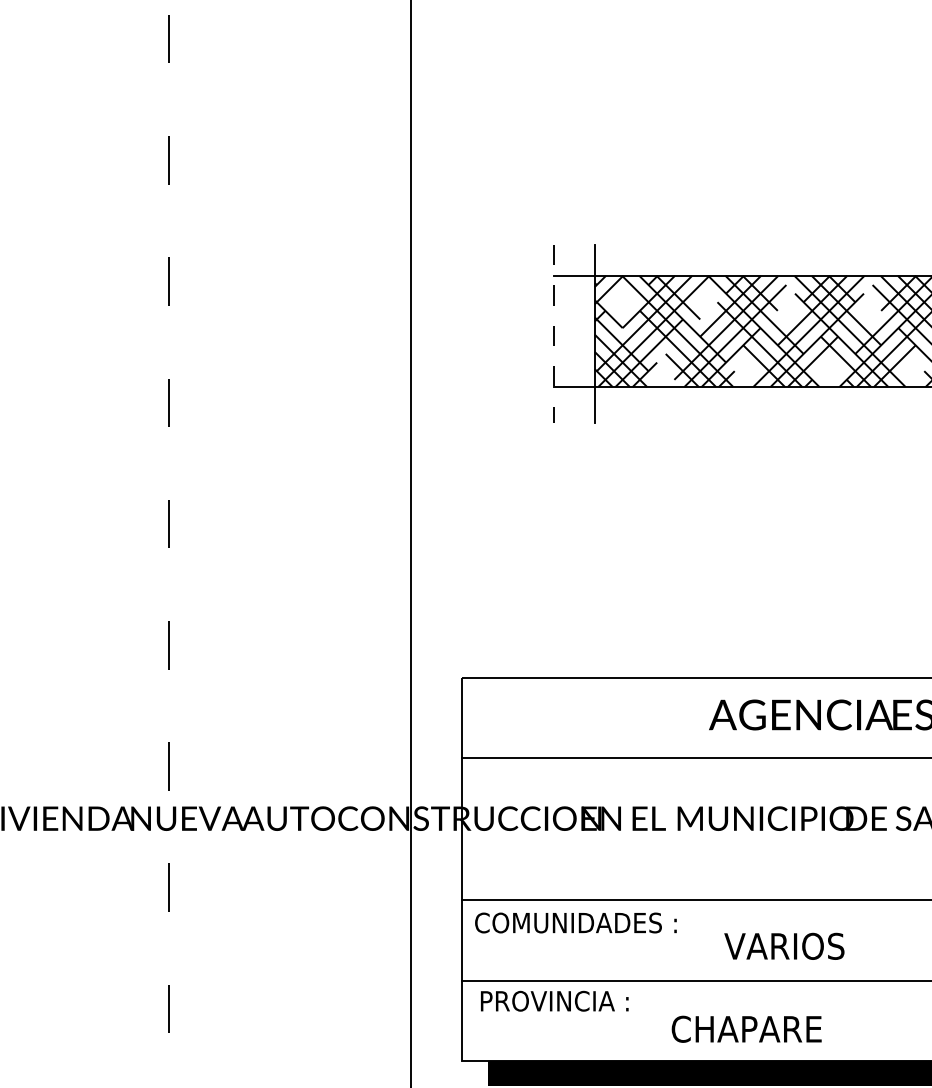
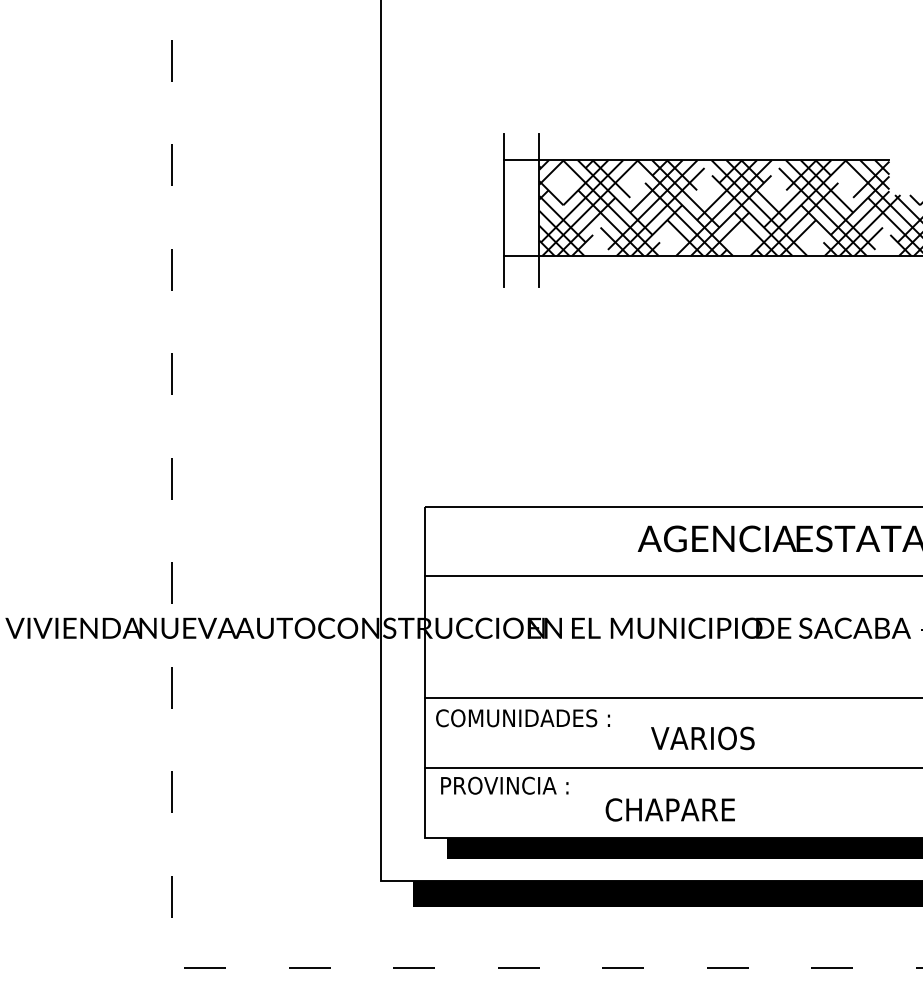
line: (554, 334) -> (504, 210), dashed -> solid

